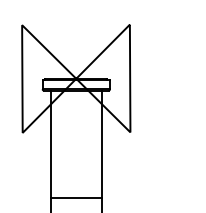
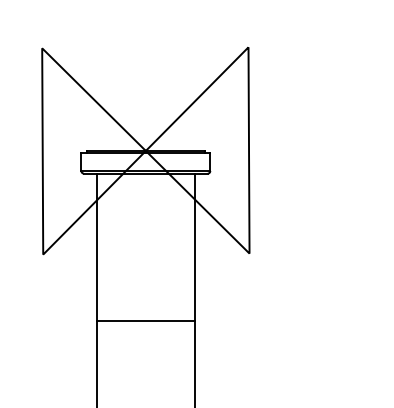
line: (75, 197) -> (144, 320), moved

